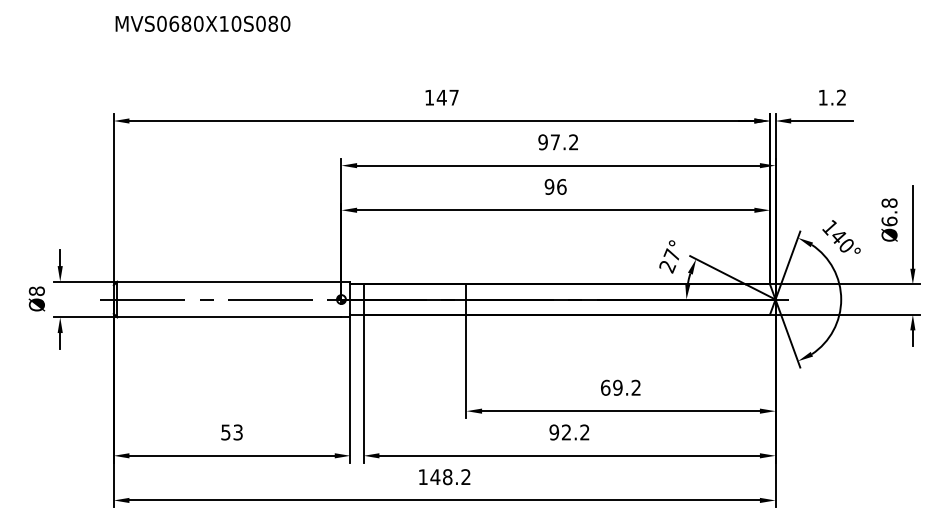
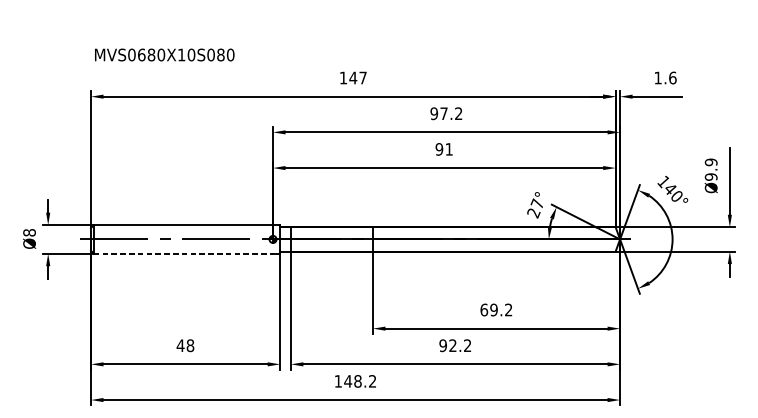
text: (202, 23) -> (164, 54), moved
text: (841, 97) -> (672, 77), 1.2 -> 1.6
text: (561, 186) -> (448, 149), 96 -> 91
text: (889, 212) -> (711, 169), Ø6.8 -> Ø9.9
line: (229, 317) -> (183, 253), solid -> dashed
text: (231, 432) -> (185, 345), 53 -> 48

